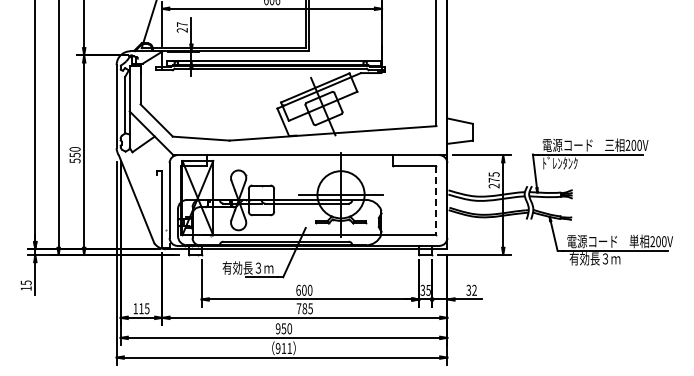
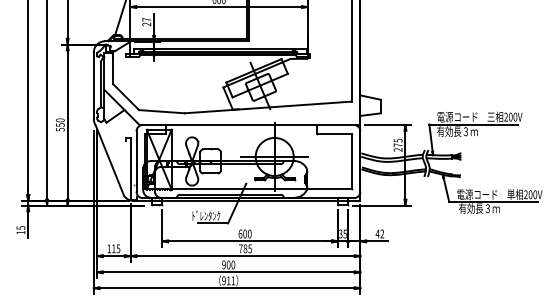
text: (567, 162) -> (457, 130), ﾄﾞﾚﾝﾀﾝｸ -> 有効長３ｍ
line: (436, 201) -> (351, 162), dashed -> solid
text: (247, 267) -> (199, 215), 有効長３ｍ -> ﾄﾞﾚﾝﾀﾝｸ
text: (468, 289) -> (377, 233), 32 -> 42
text: (283, 328) -> (228, 264), 950 -> 900

